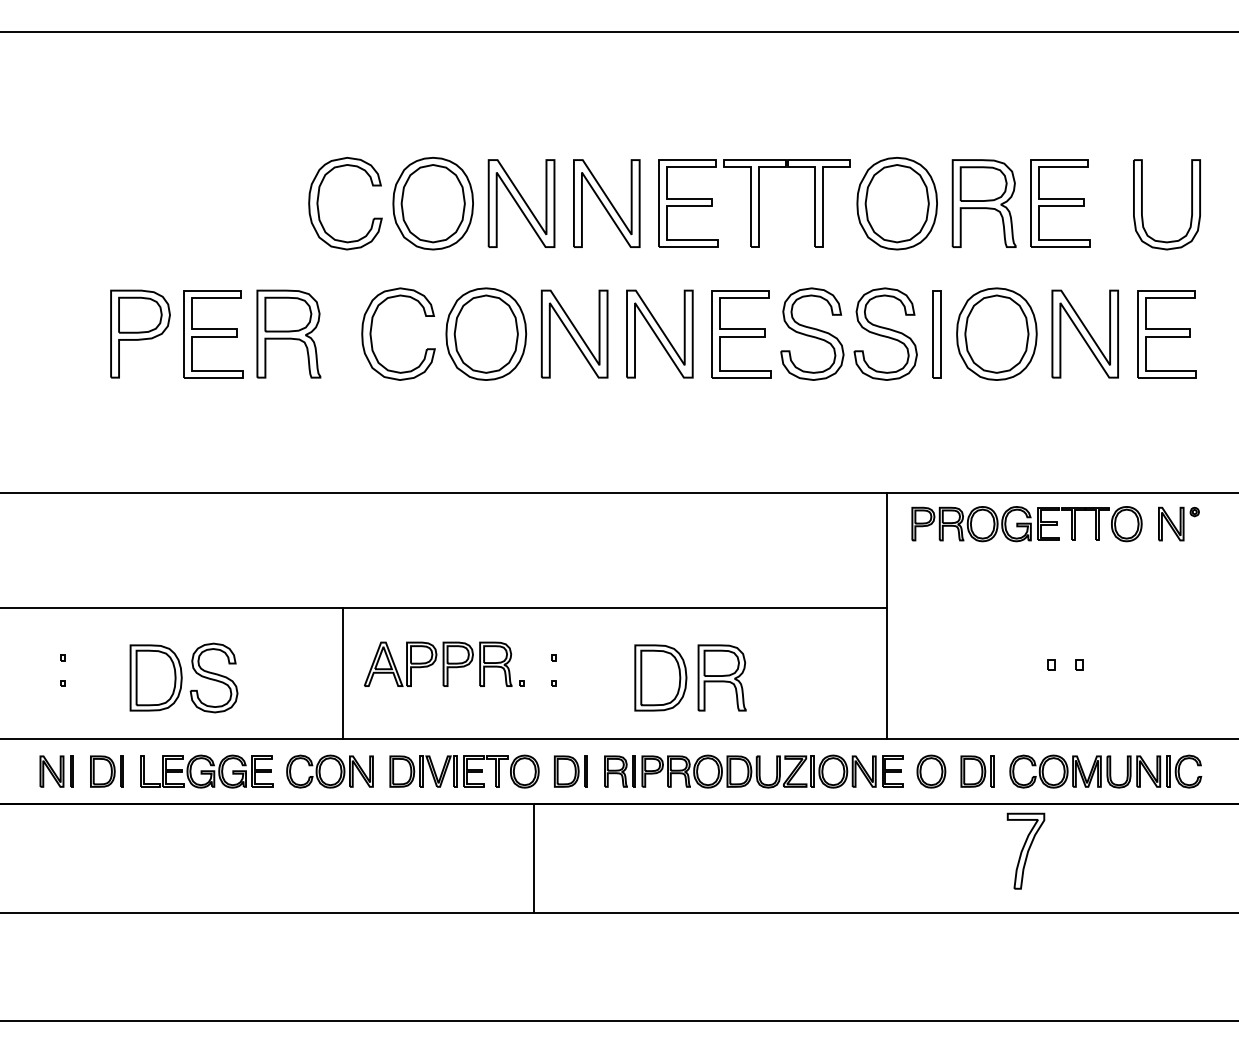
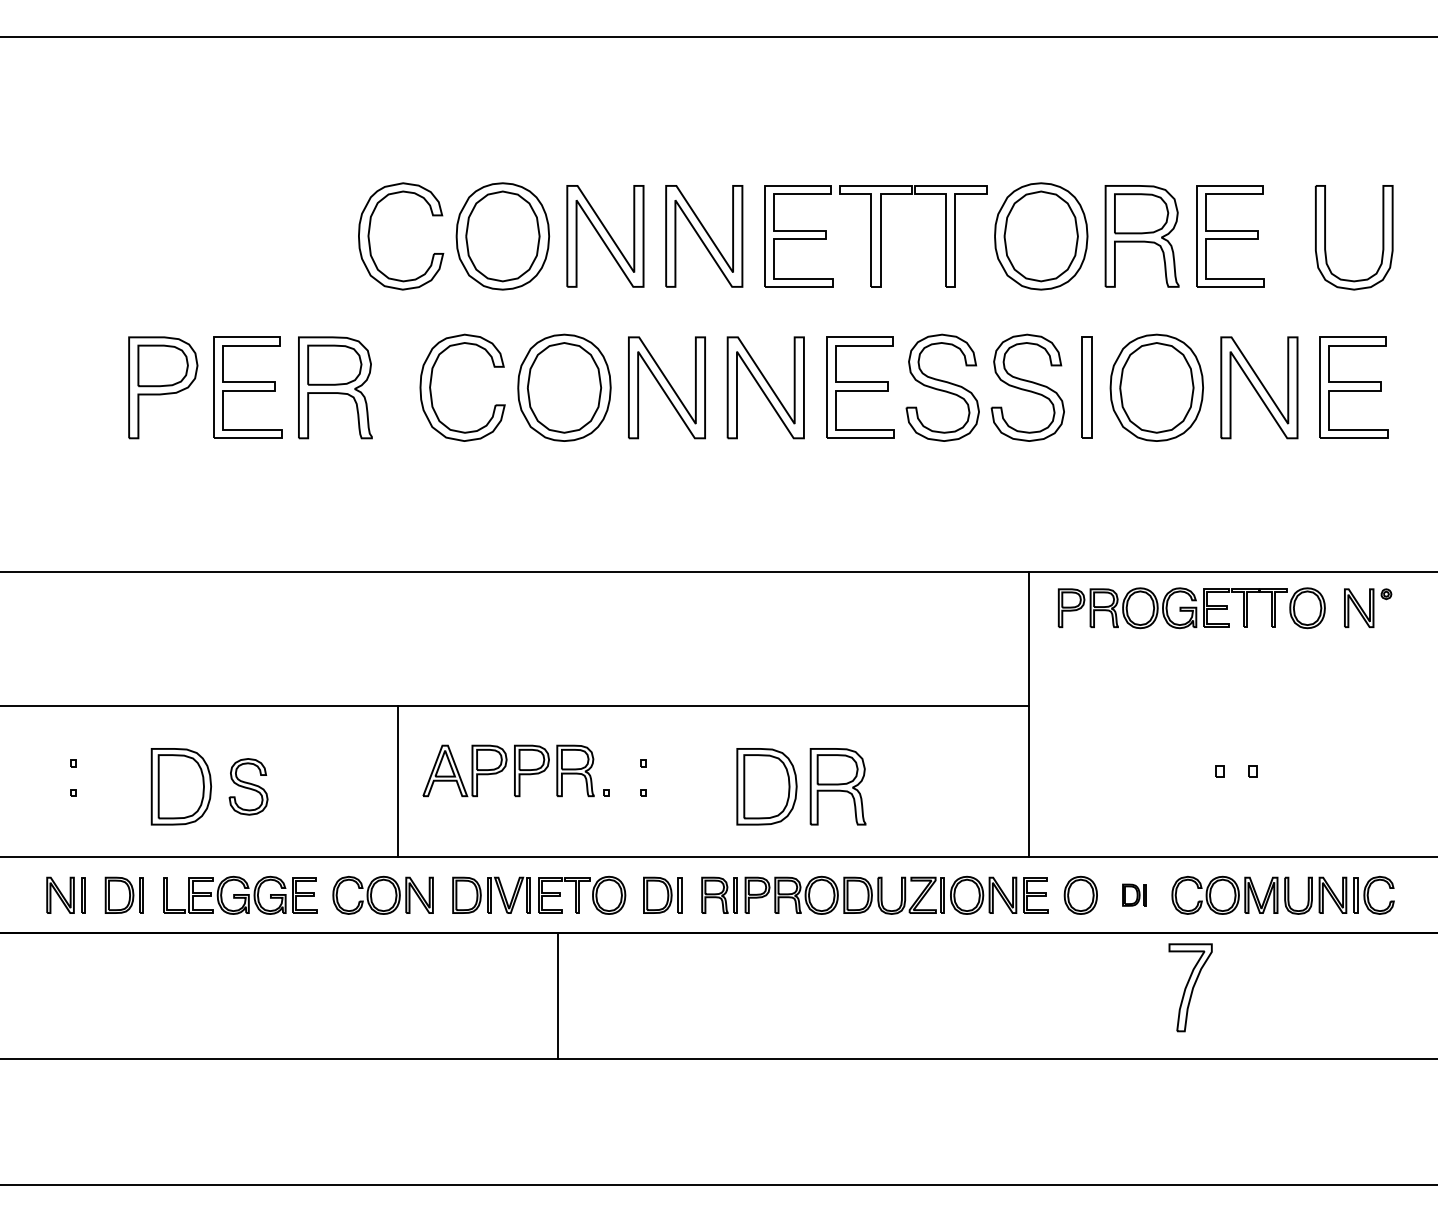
part: (213, 677) -> (248, 786), size x0.7
part: (976, 770) -> (1133, 894), size x0.6
line: (533, 857) -> (558, 995), moved

